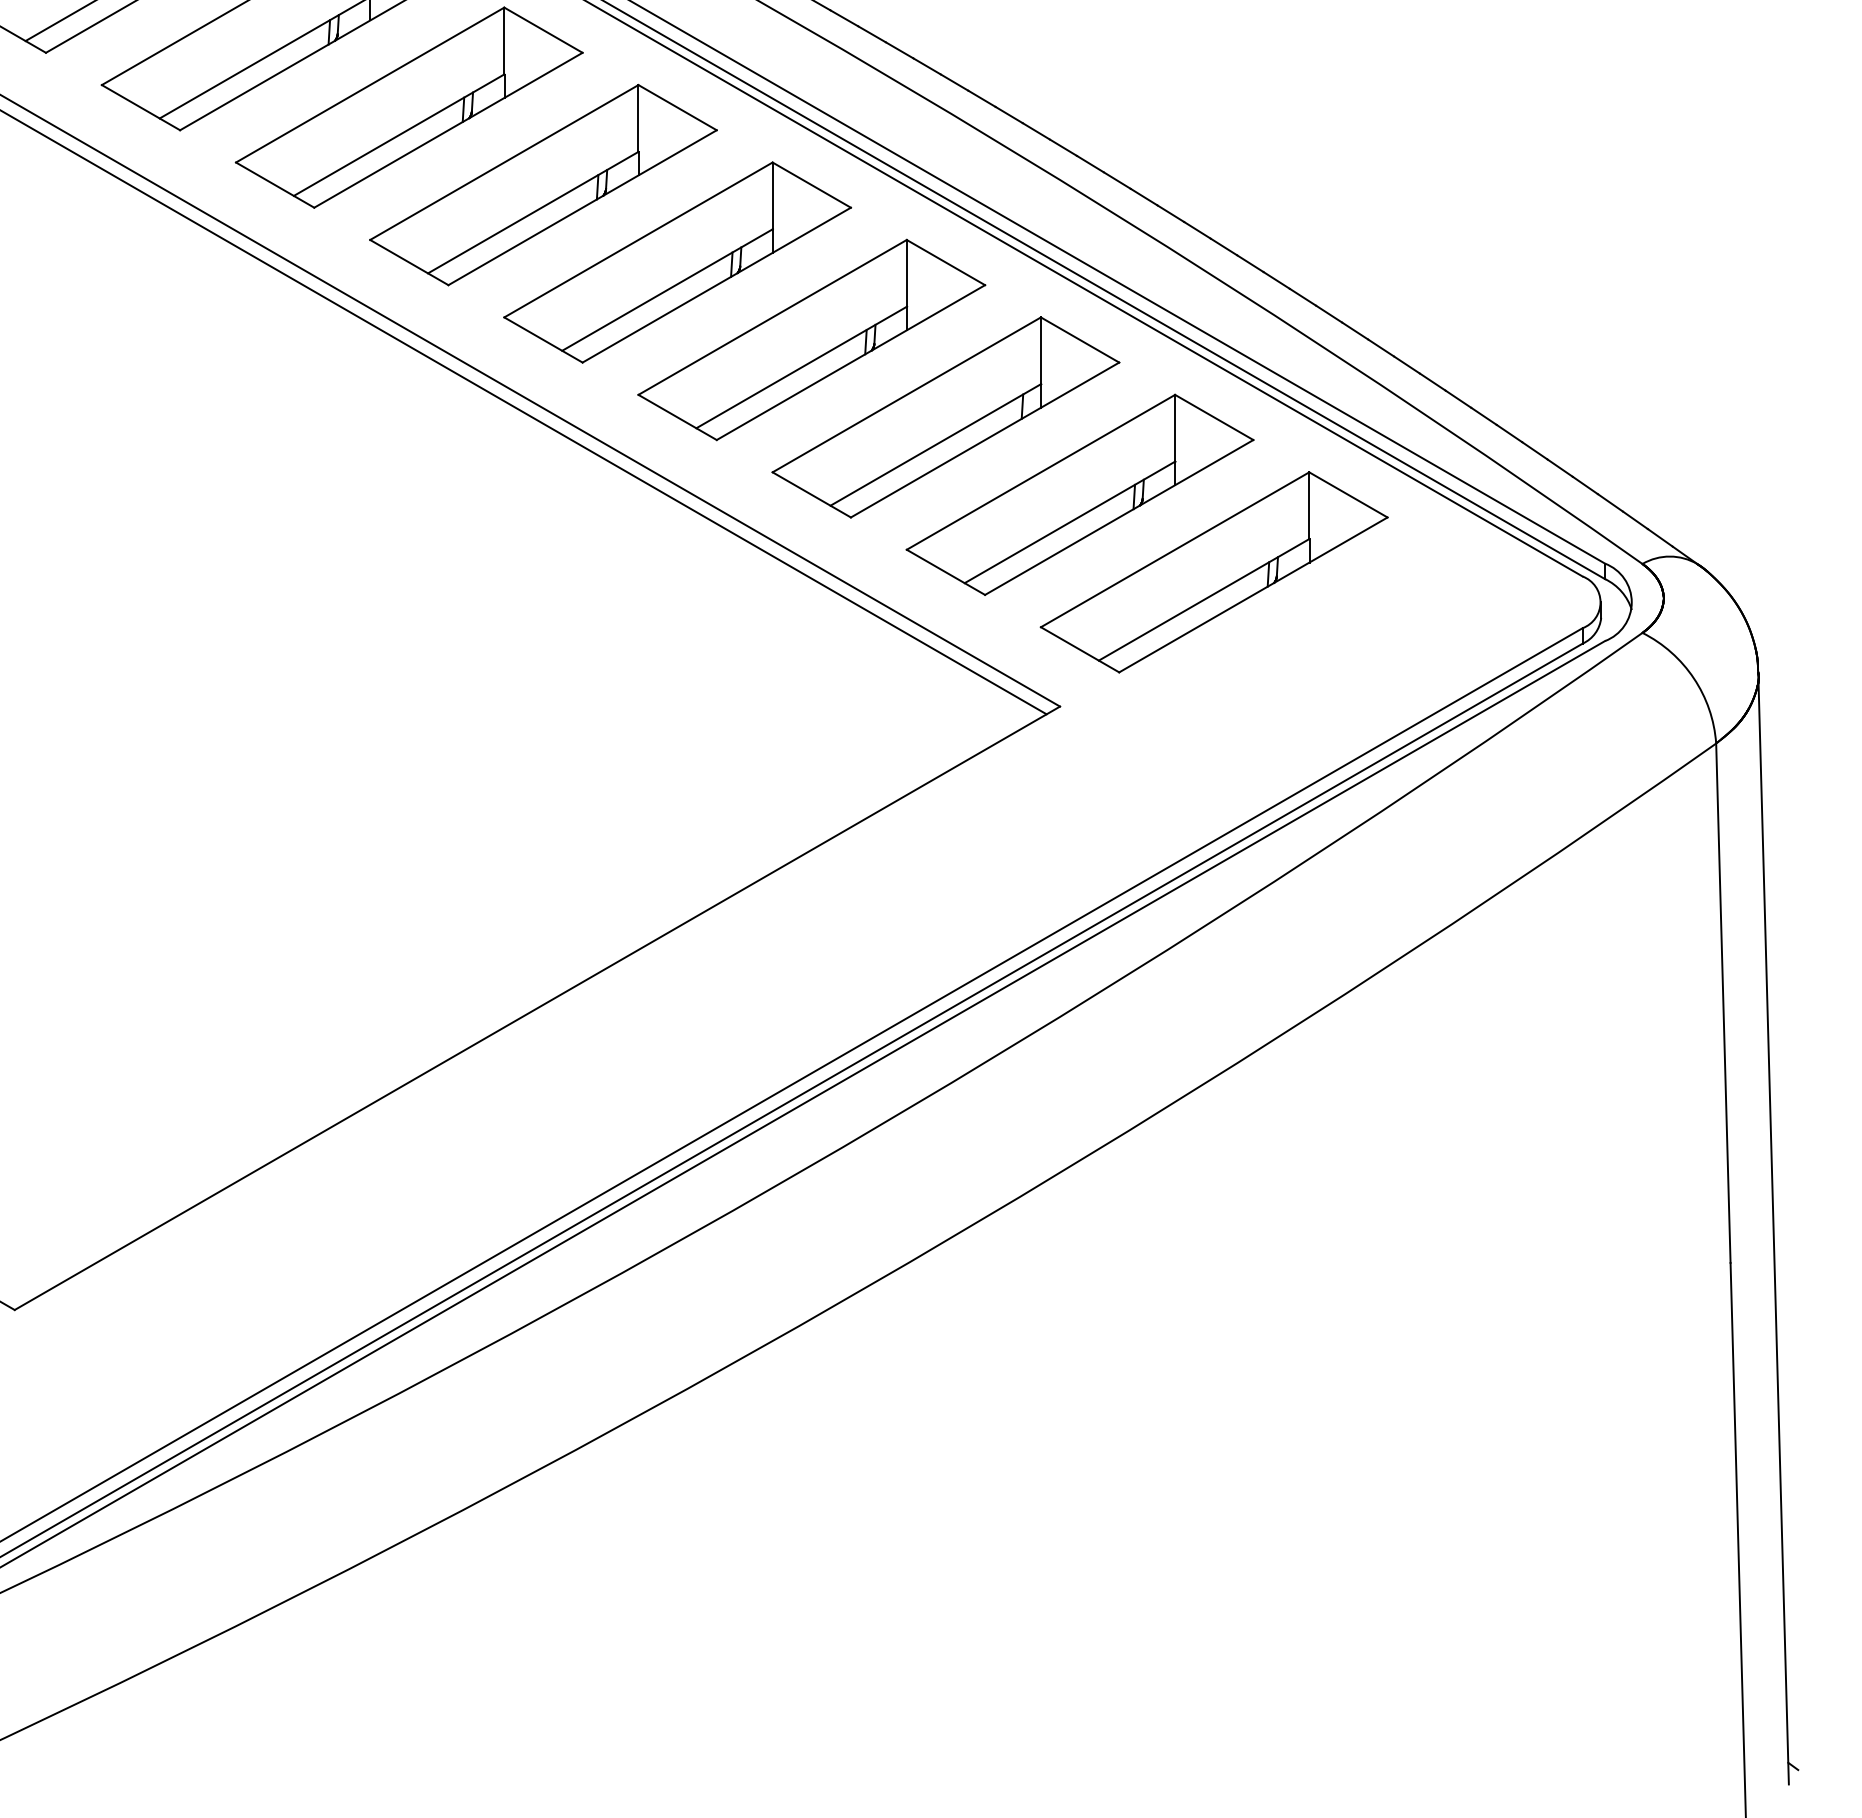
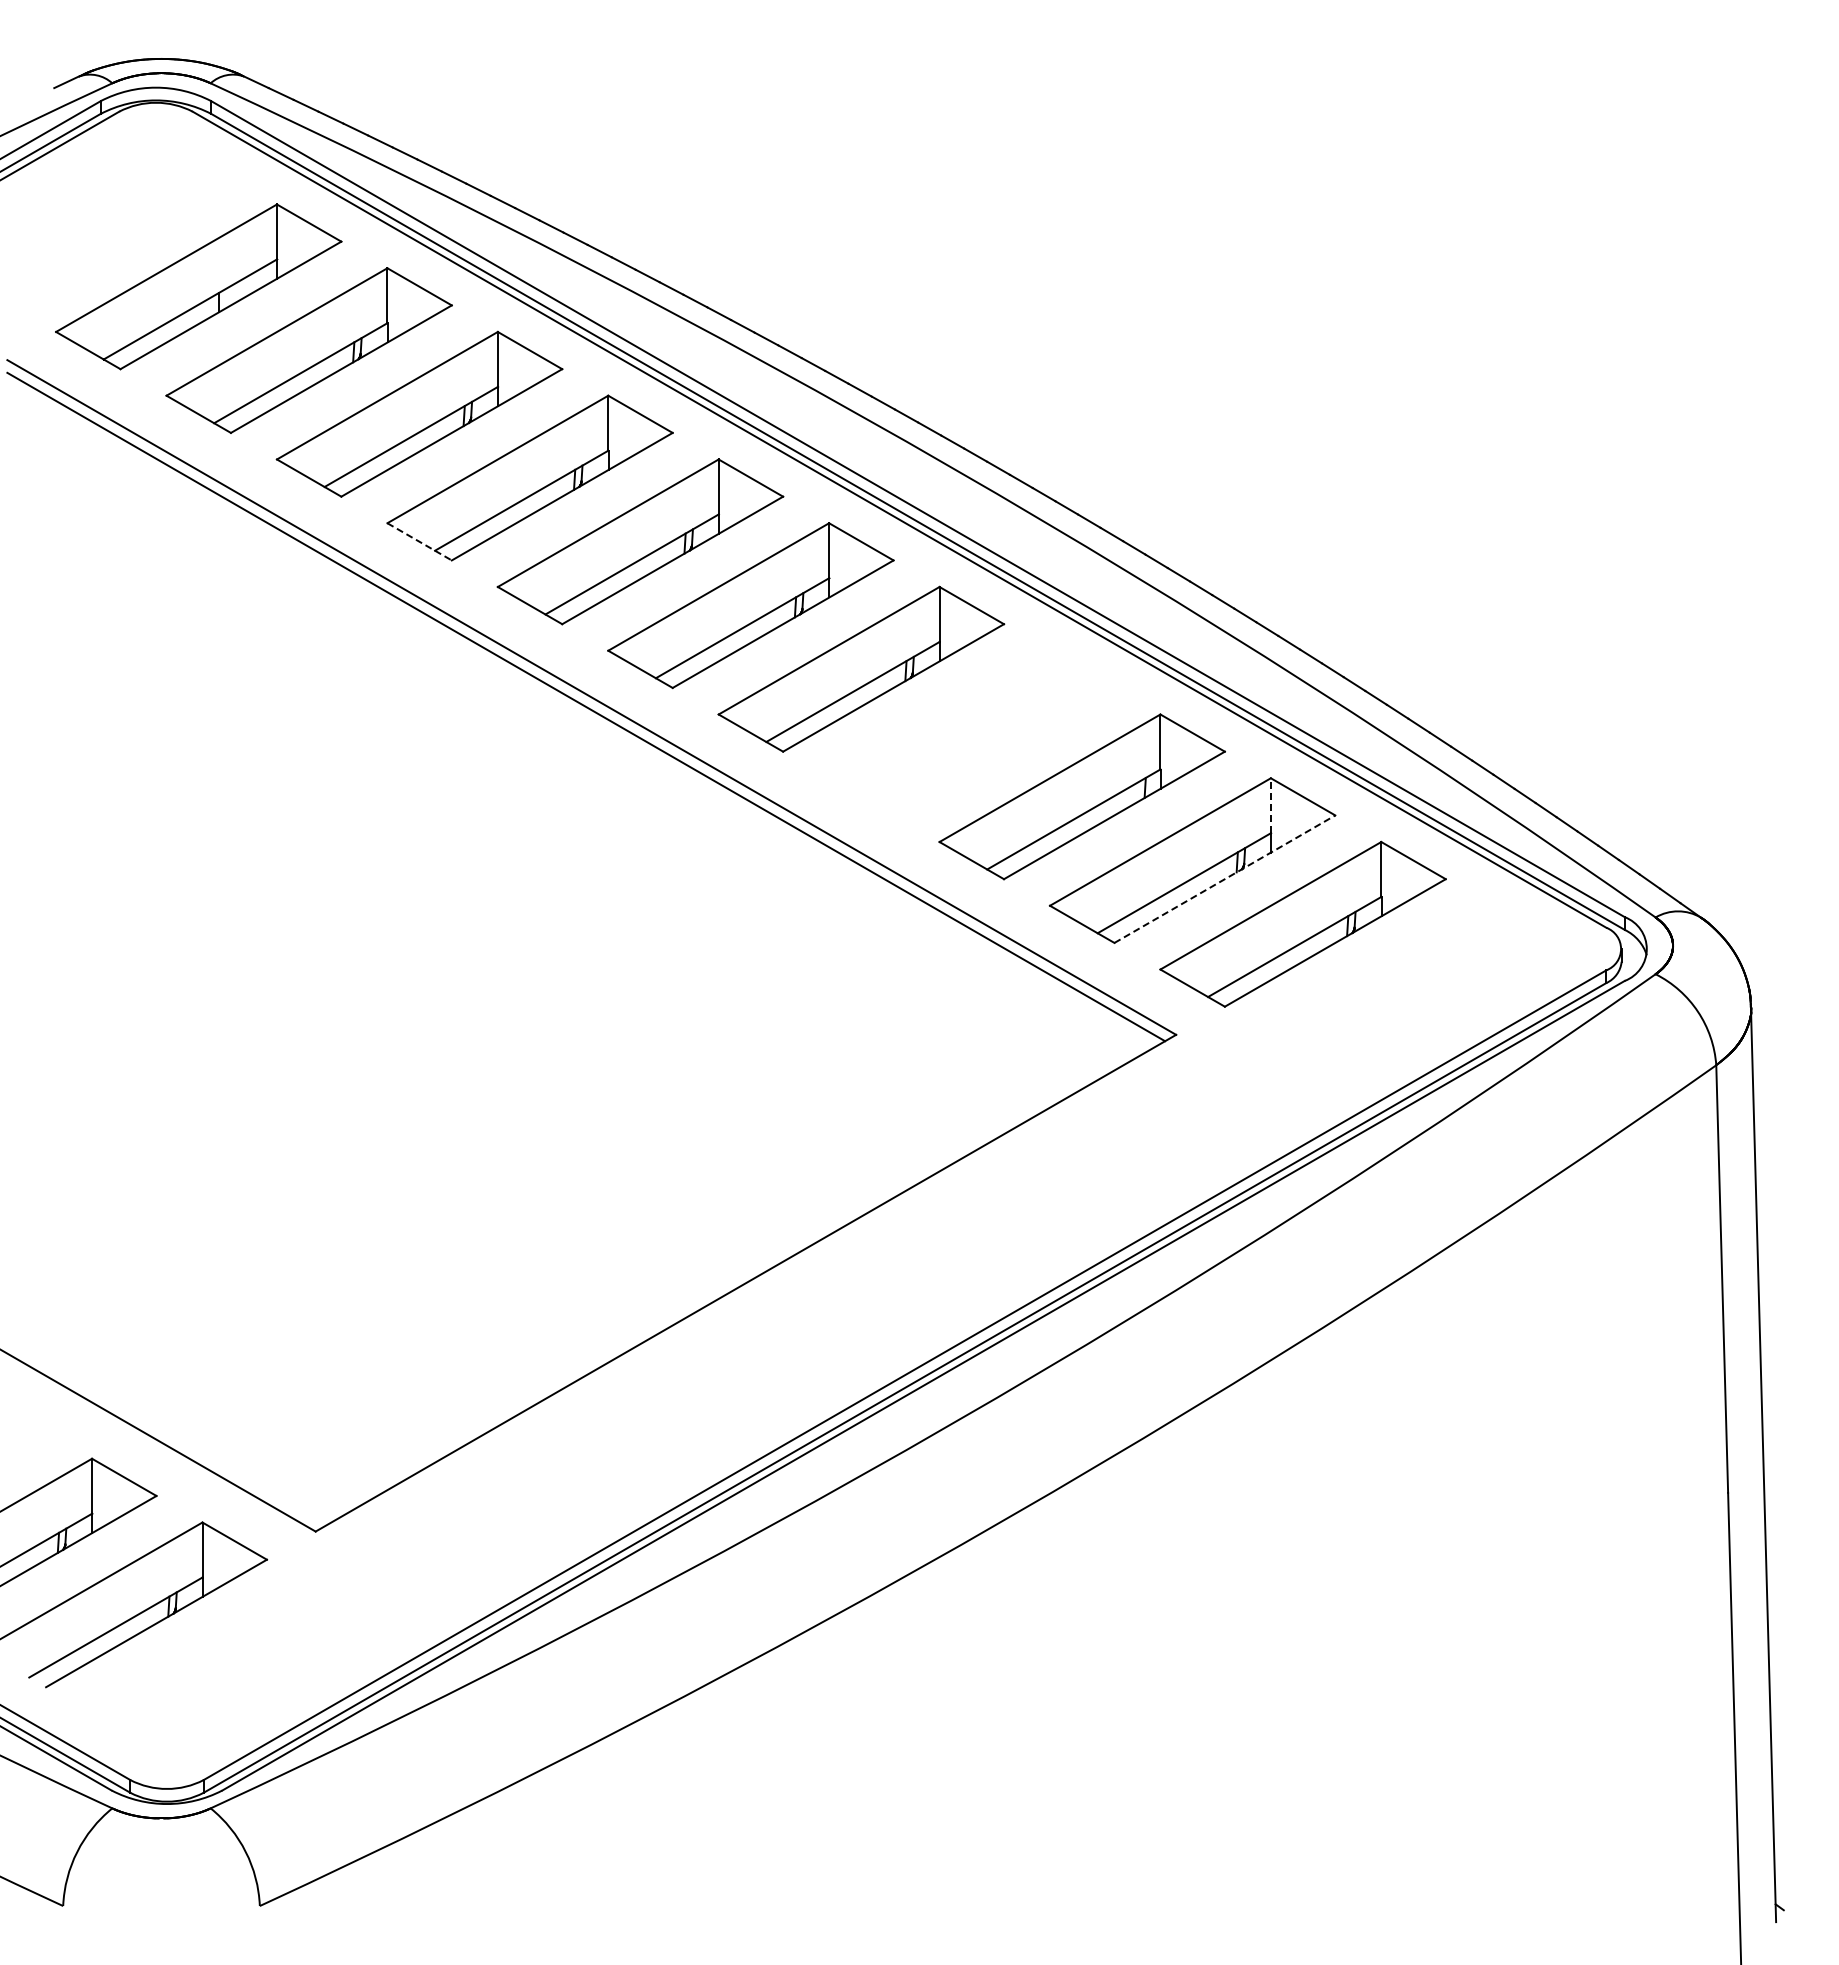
line: (142, 108) -> (420, 542), solid -> dashed
part: (811, 339) -> (971, 732), removed
line: (1174, 427) -> (1270, 805), solid -> dashed
line: (1118, 517) -> (1224, 879), solid -> dashed

